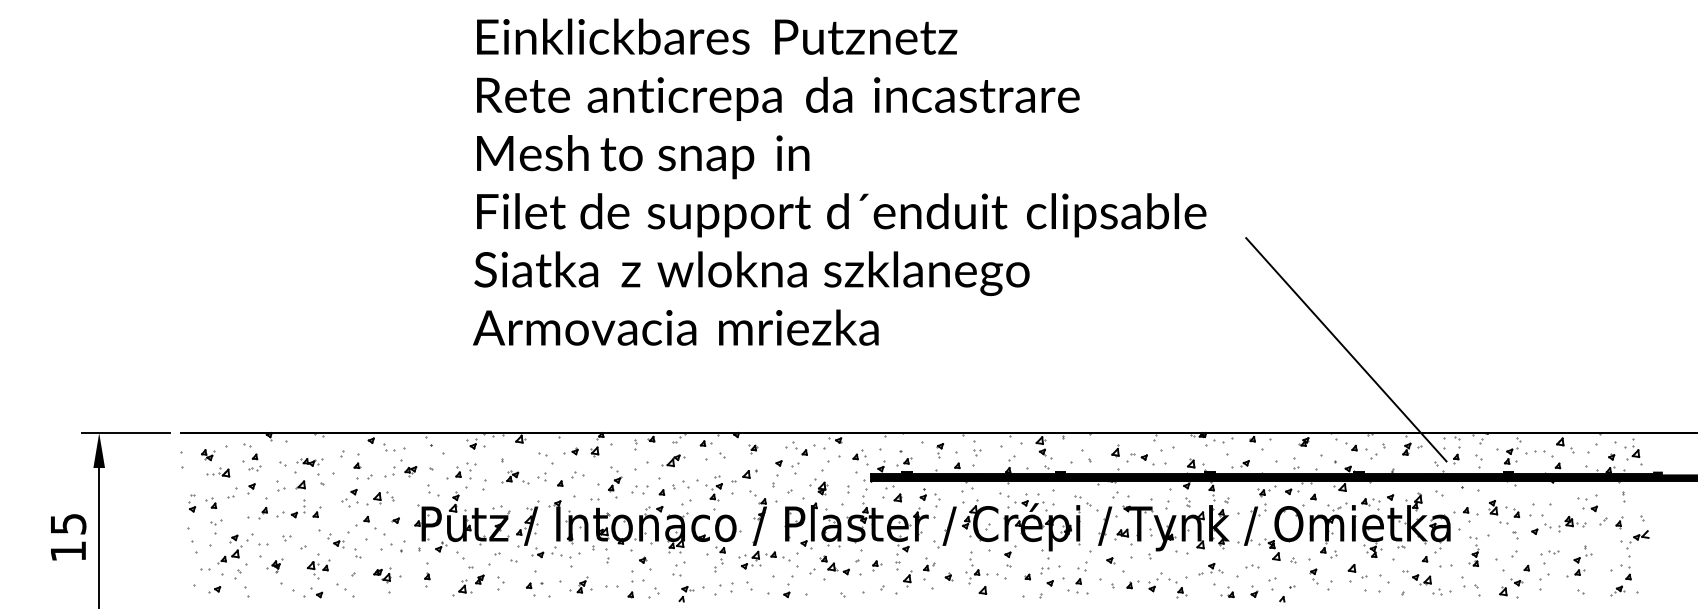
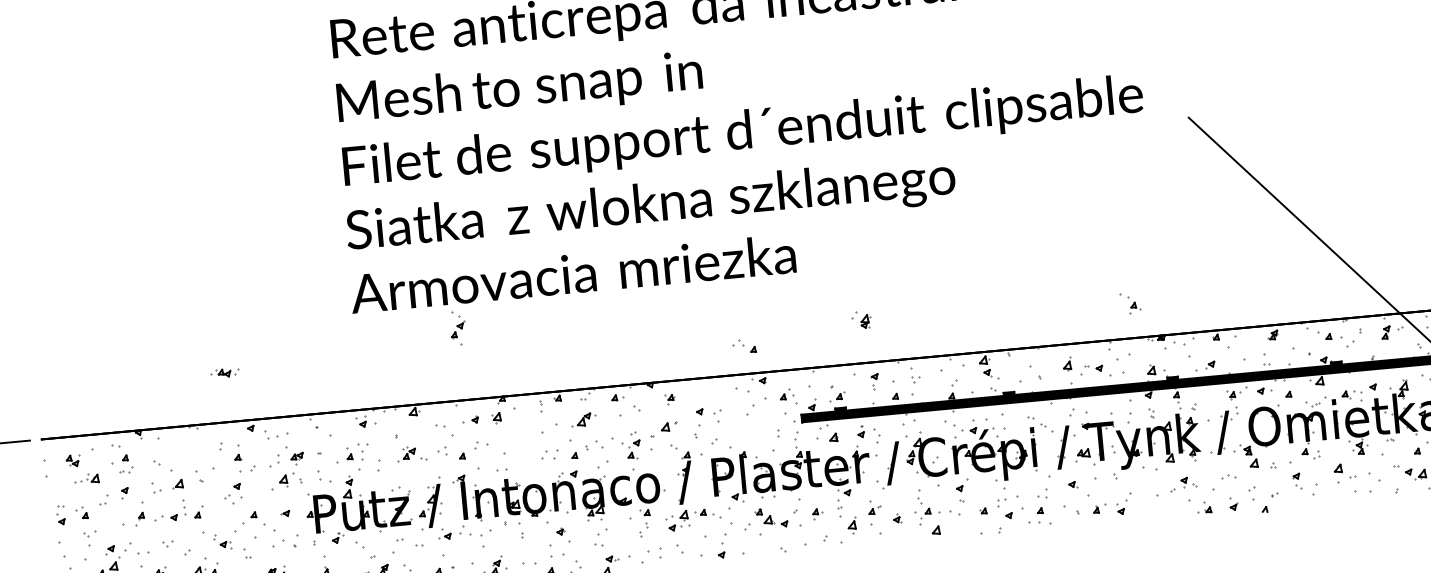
part: (796, 448) -> (743, 346), moved
part: (309, 462) -> (225, 373), moved
part: (615, 482) -> (458, 328), moved
part: (818, 486) -> (860, 319), moved
part: (380, 498) -> (286, 481), moved
part: (1177, 588) -> (1130, 303), moved

